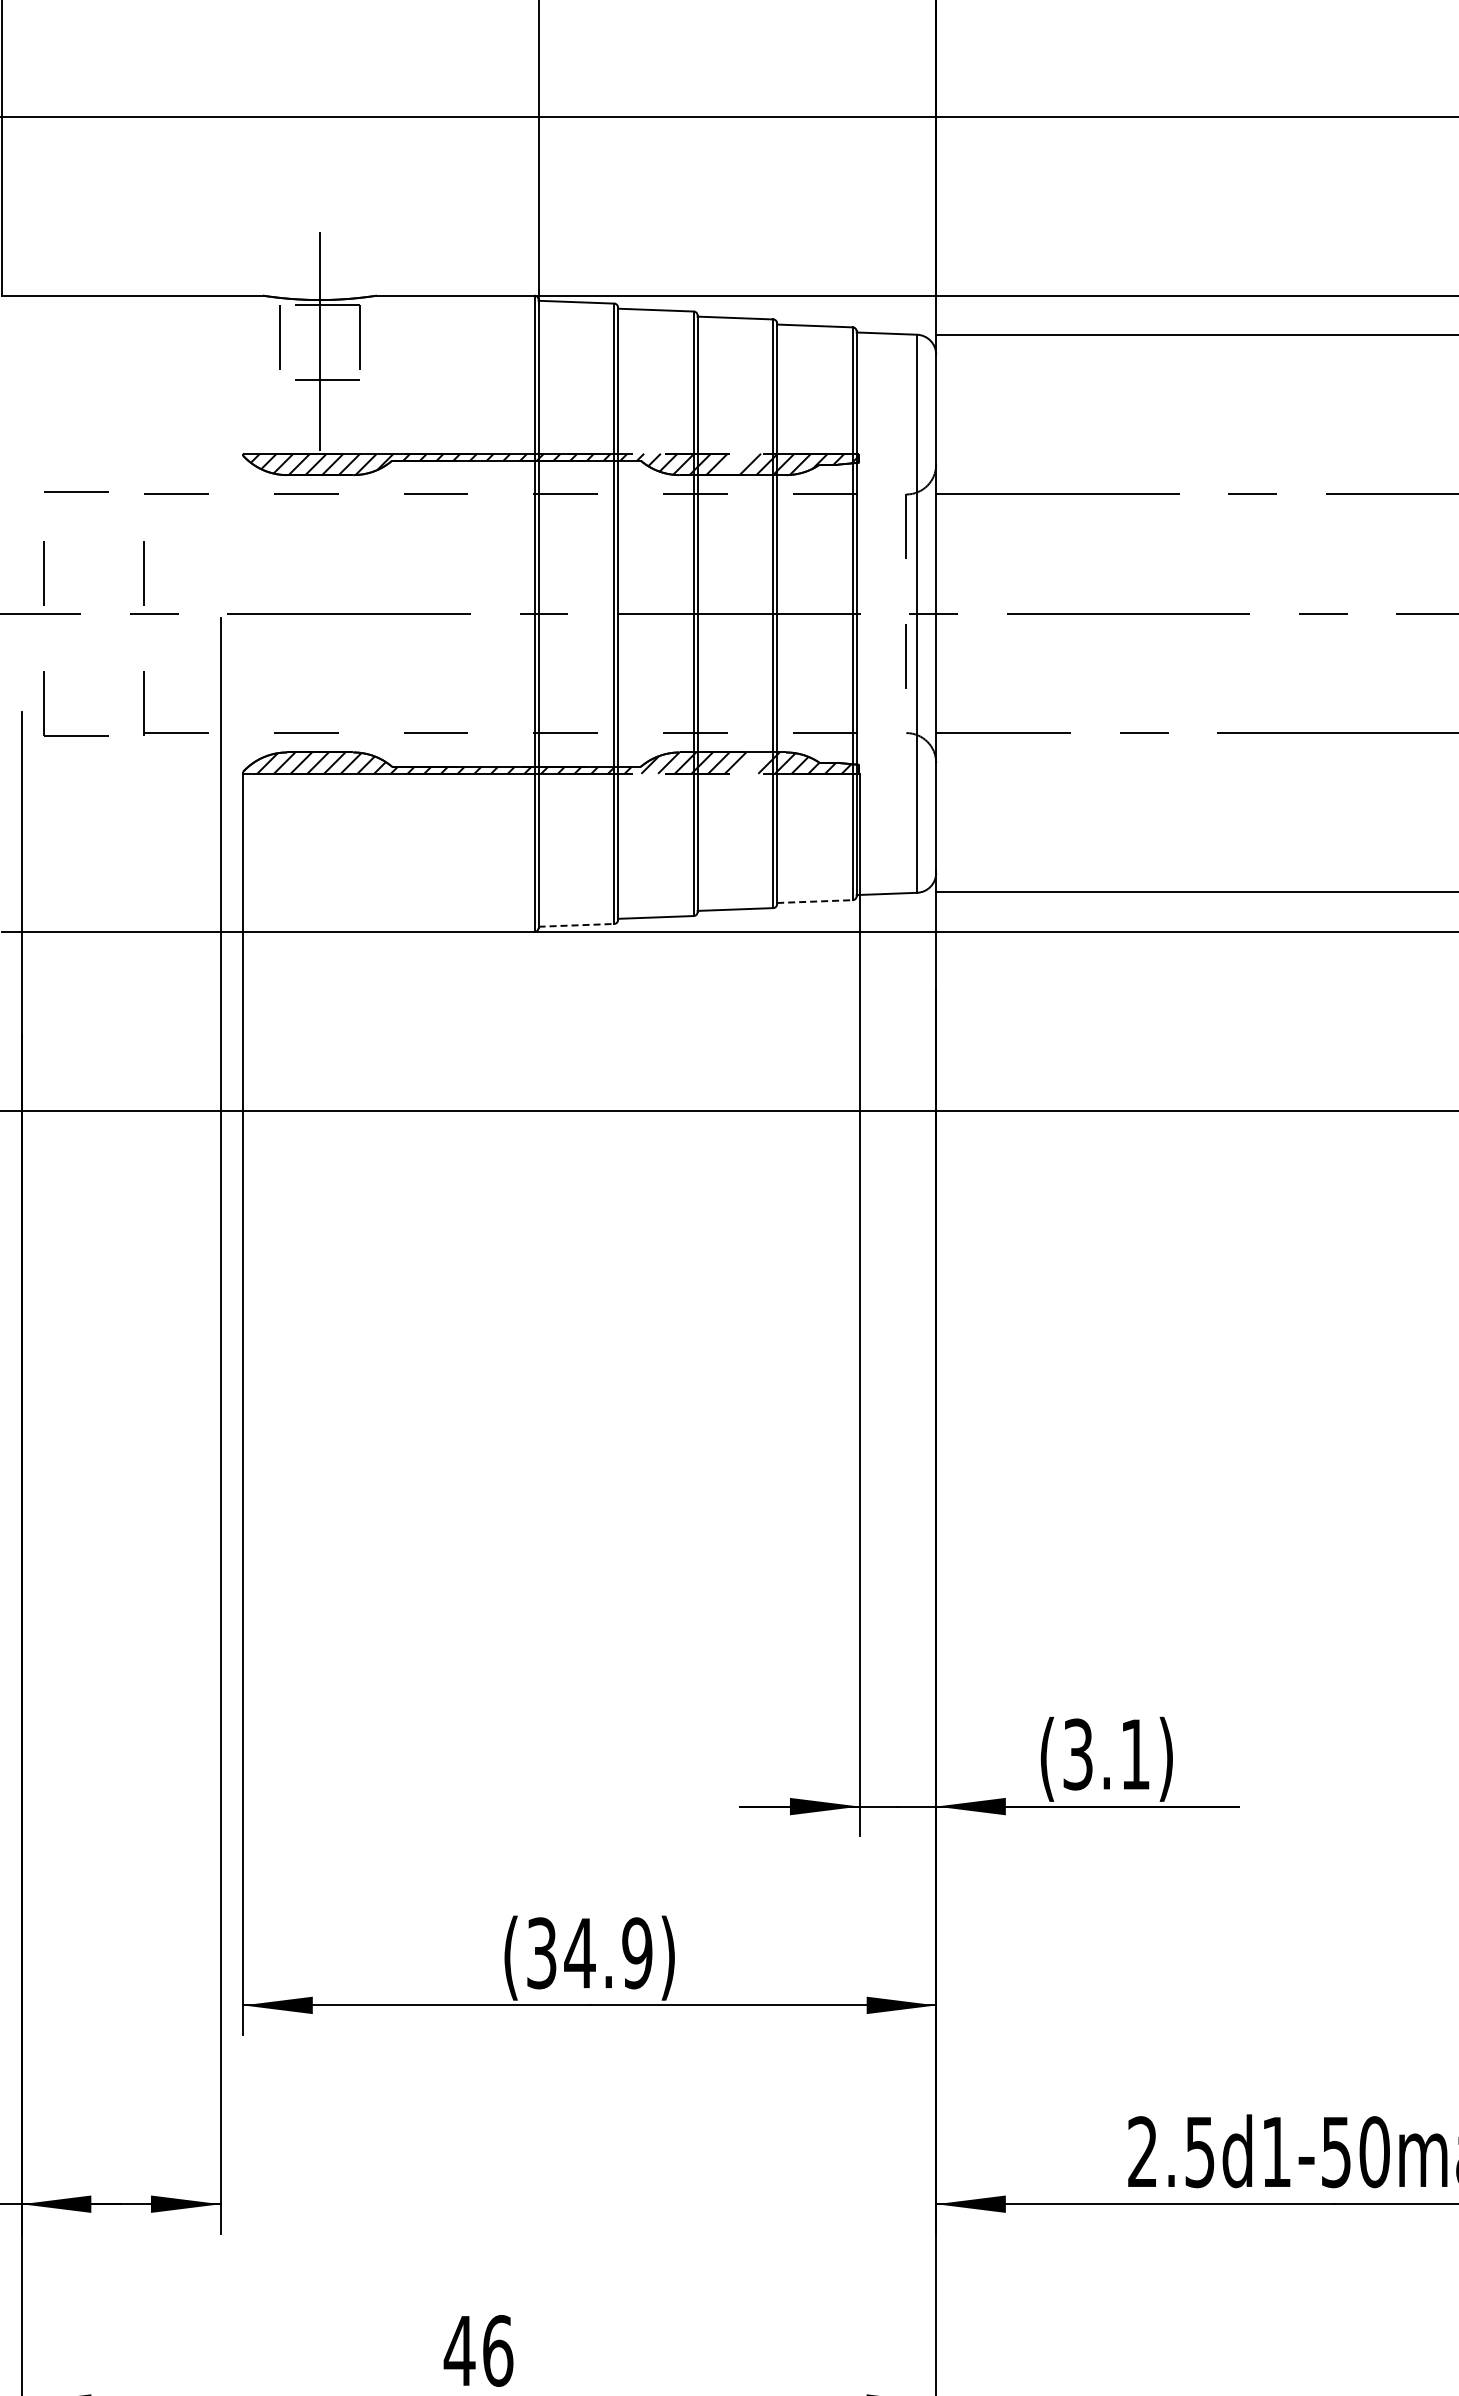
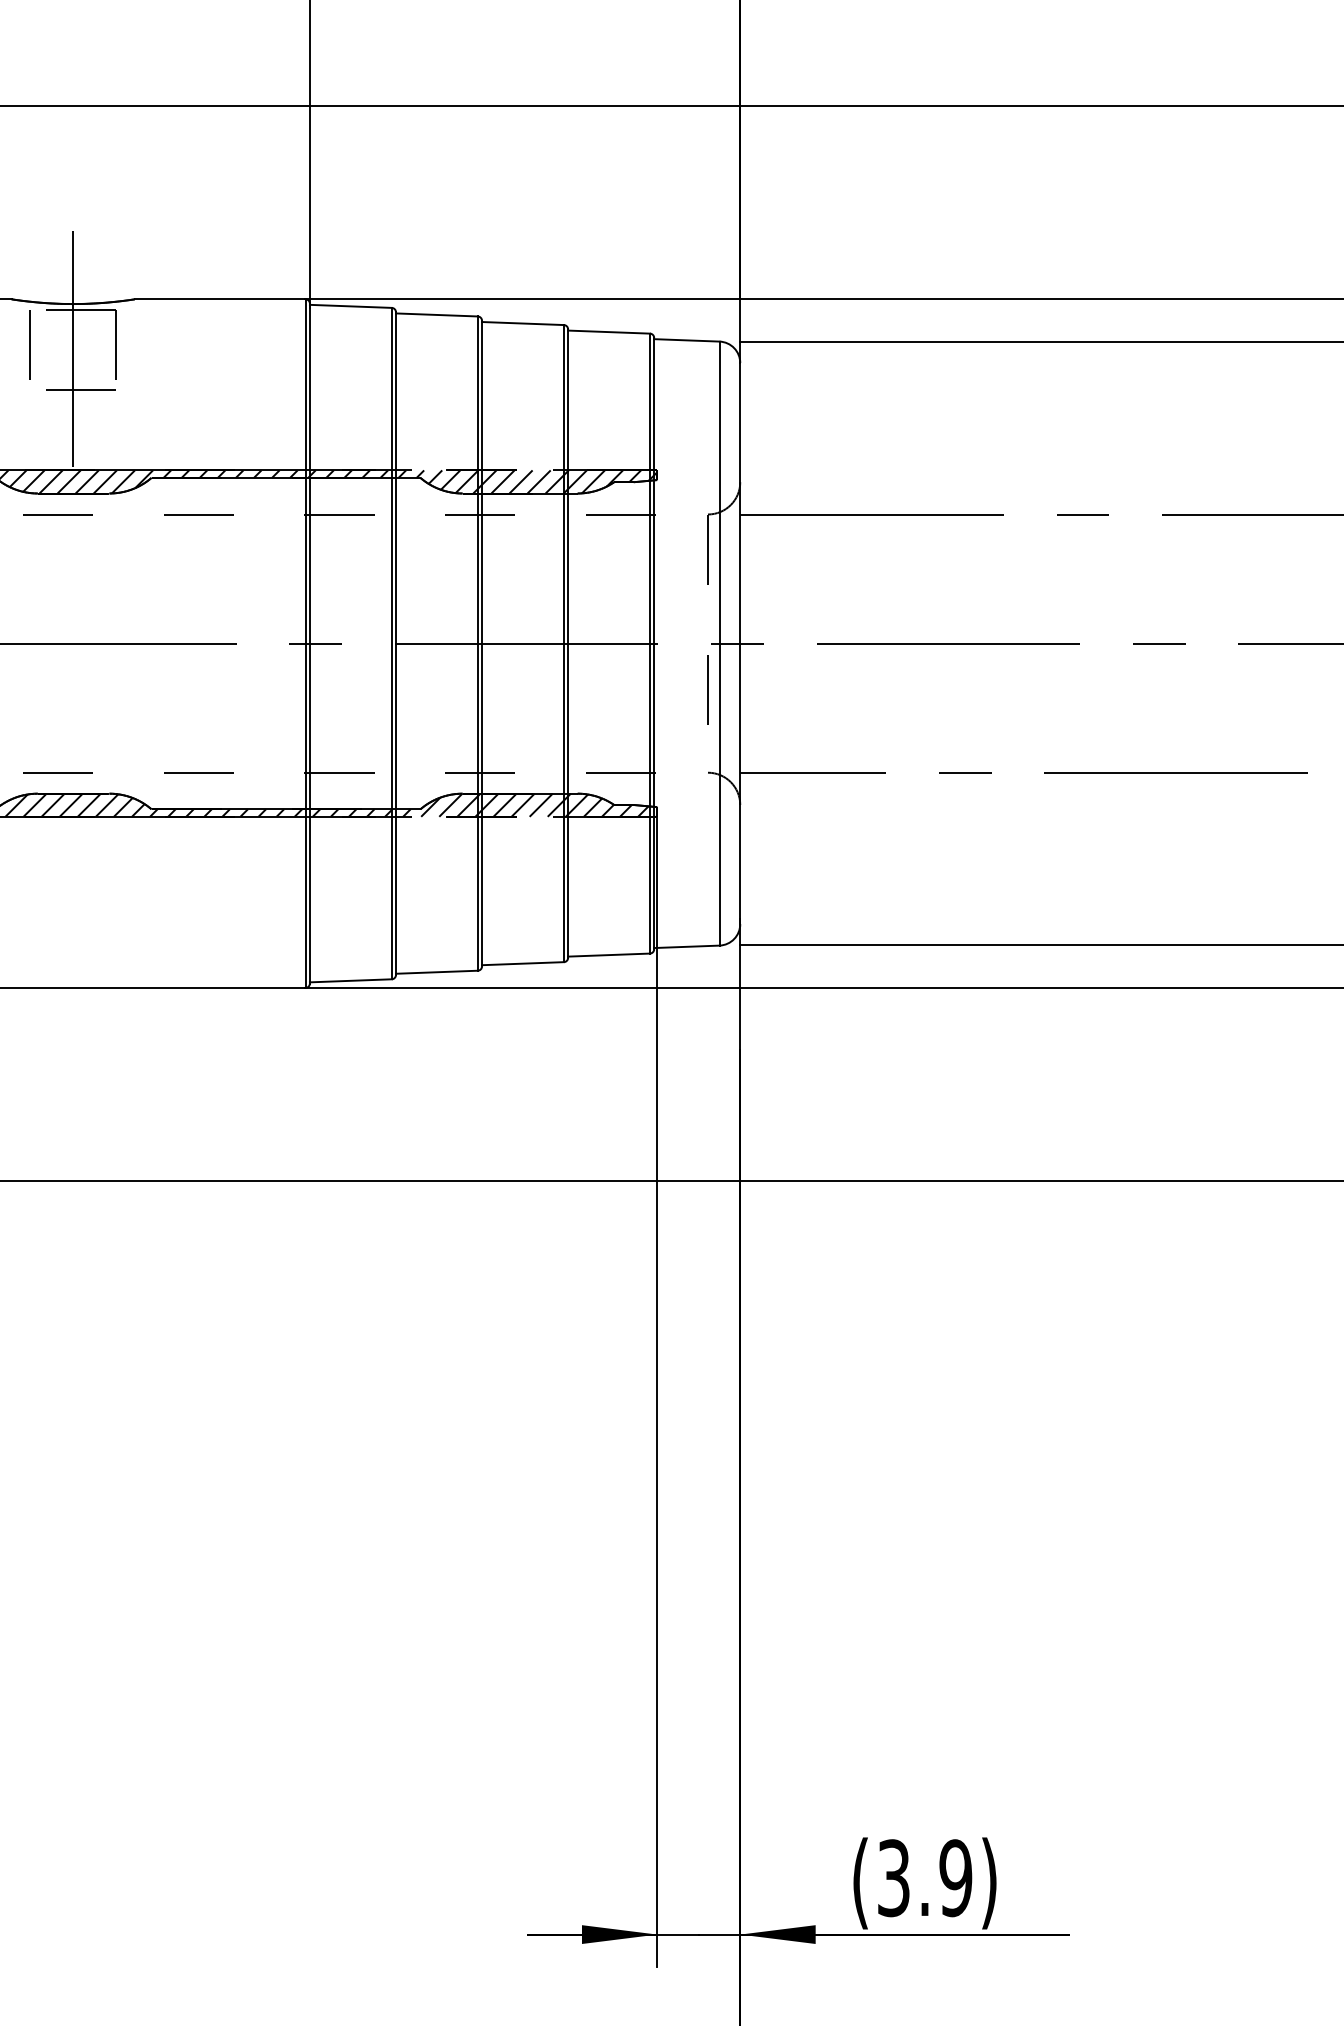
line: (733, 464) -> (520, 482), added
line: (751, 762) -> (540, 804), added
line: (814, 901) -> (608, 954), dashed -> solid
line: (576, 925) -> (350, 980), dashed -> solid
text: (1135, 1754) -> (955, 1878), (3.1) -> (3.9)

